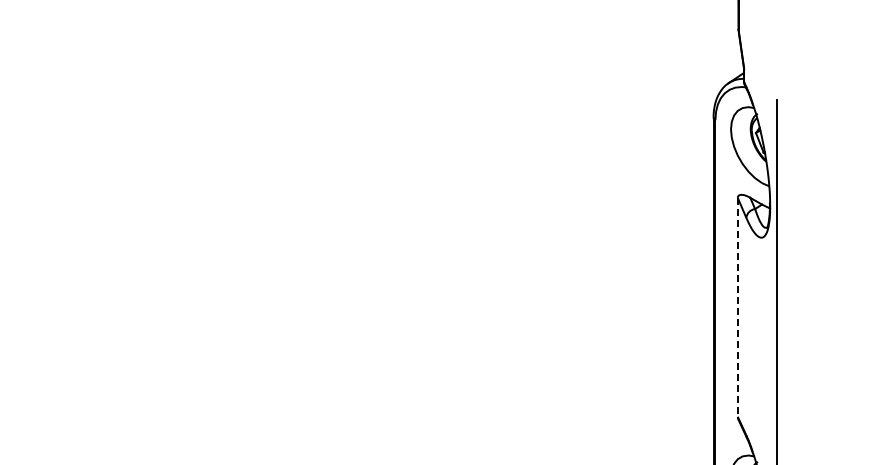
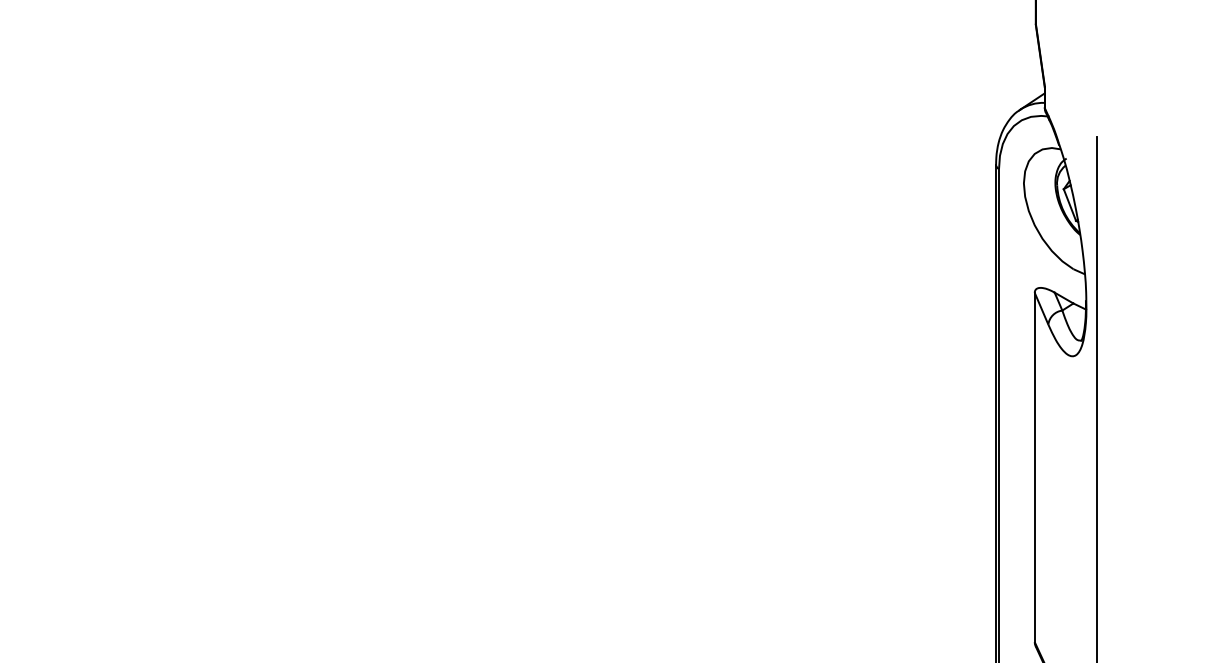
line: (737, 307) -> (1034, 467), dashed -> solid

